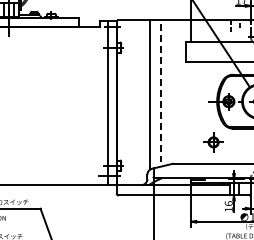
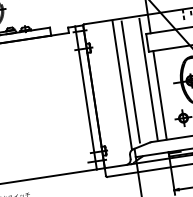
line: (181, 92) -> (148, 78), added
line: (160, 93) -> (130, 82), dashed -> solid
line: (191, 112) -> (160, 95), added

